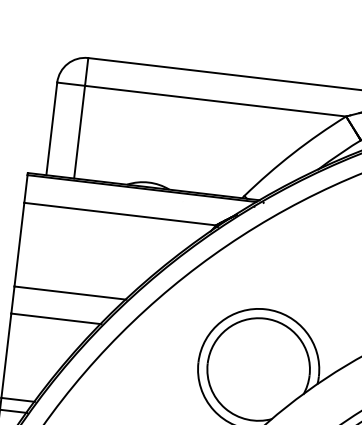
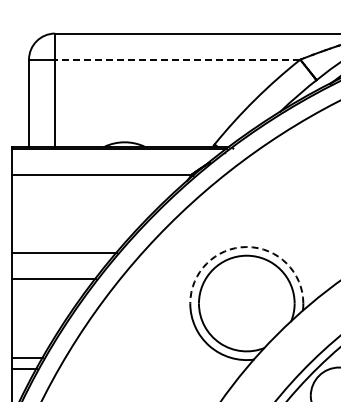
line: (215, 100) -> (177, 59), solid -> dashed
arc: (265, 309) -> (246, 247), solid -> dashed

